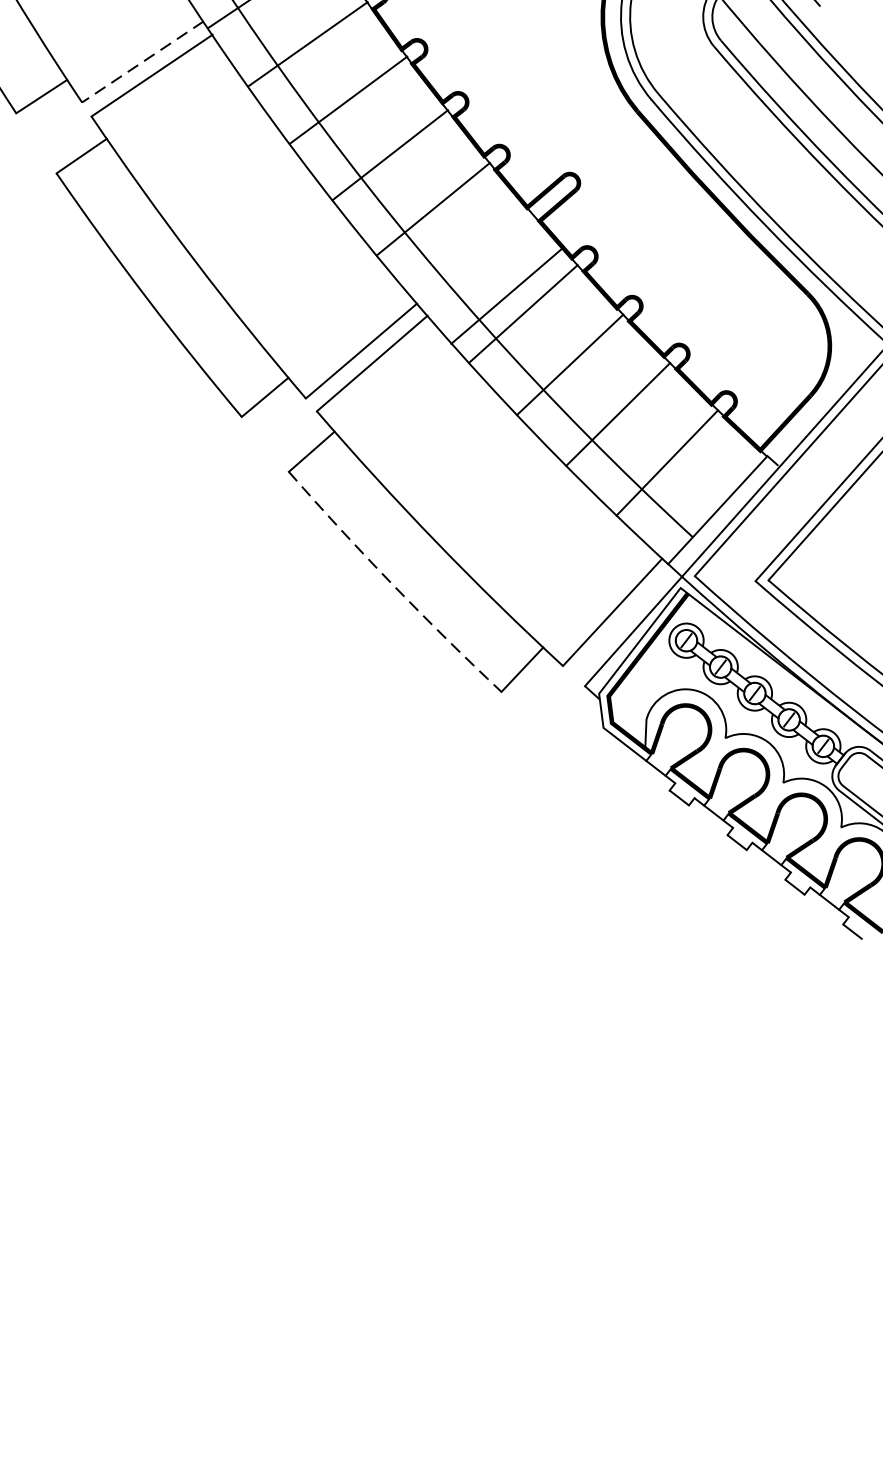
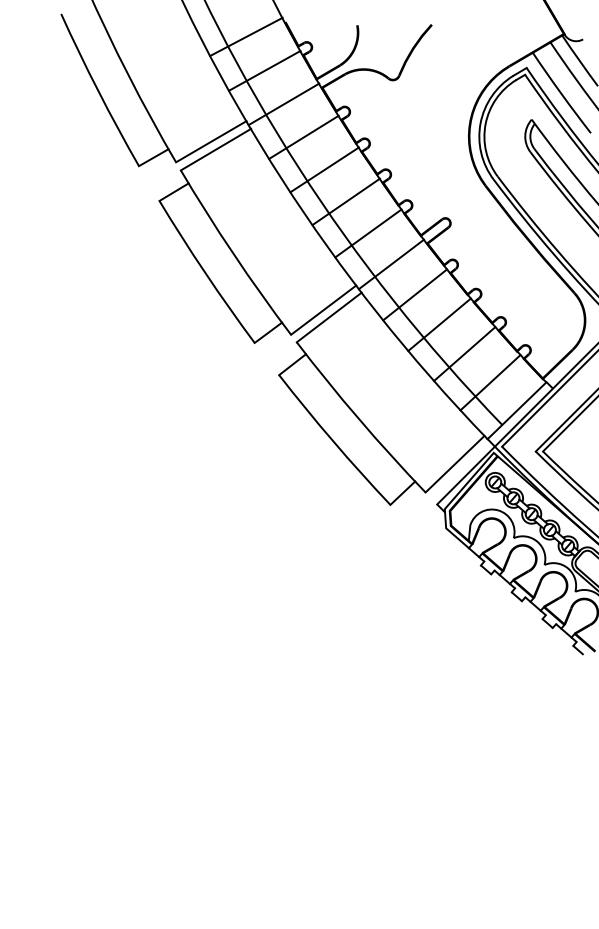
line: (143, 61) -> (211, 141), dashed -> solid
line: (505, 296) -> (390, 264), moved
arc: (393, 584) -> (333, 441), dashed -> solid

